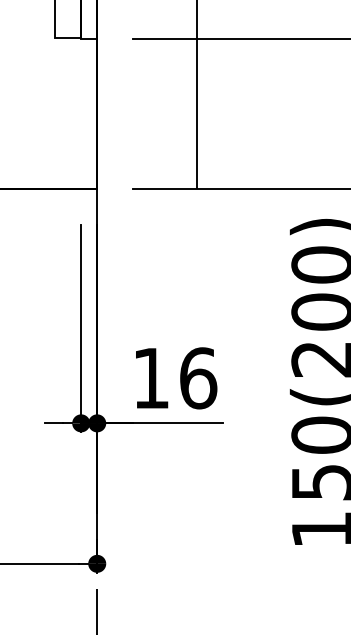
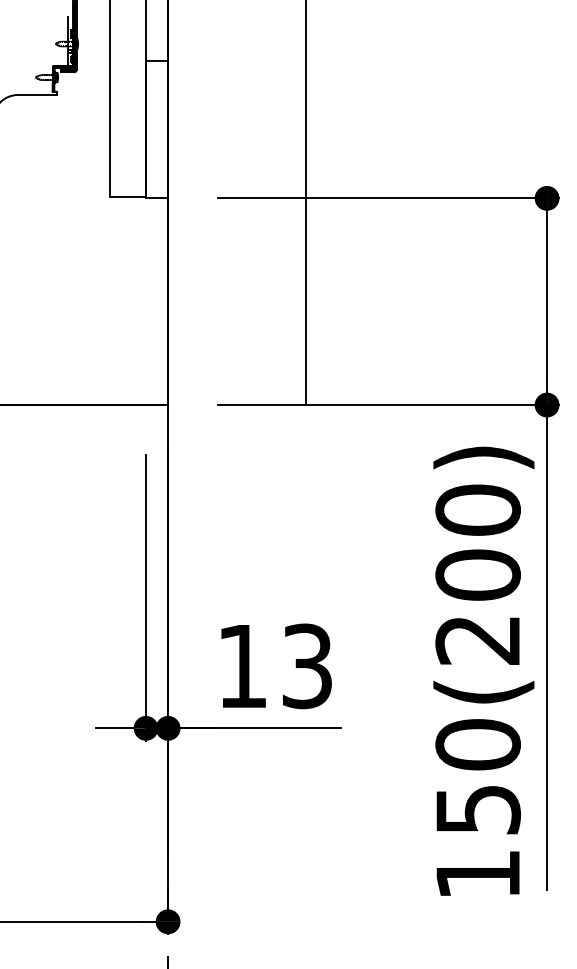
text: (198, 378) -> (307, 666), 16 -> 13

